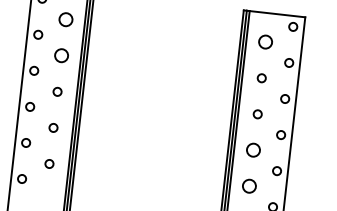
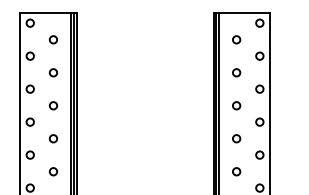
circle: (64, 19) -> (52, 39), size x0.62
circle: (265, 41) -> (236, 39), size x0.62
circle: (61, 55) -> (53, 72), size x0.62
circle: (253, 150) -> (236, 138), size x0.62
circle: (249, 186) -> (236, 171), size x0.62

